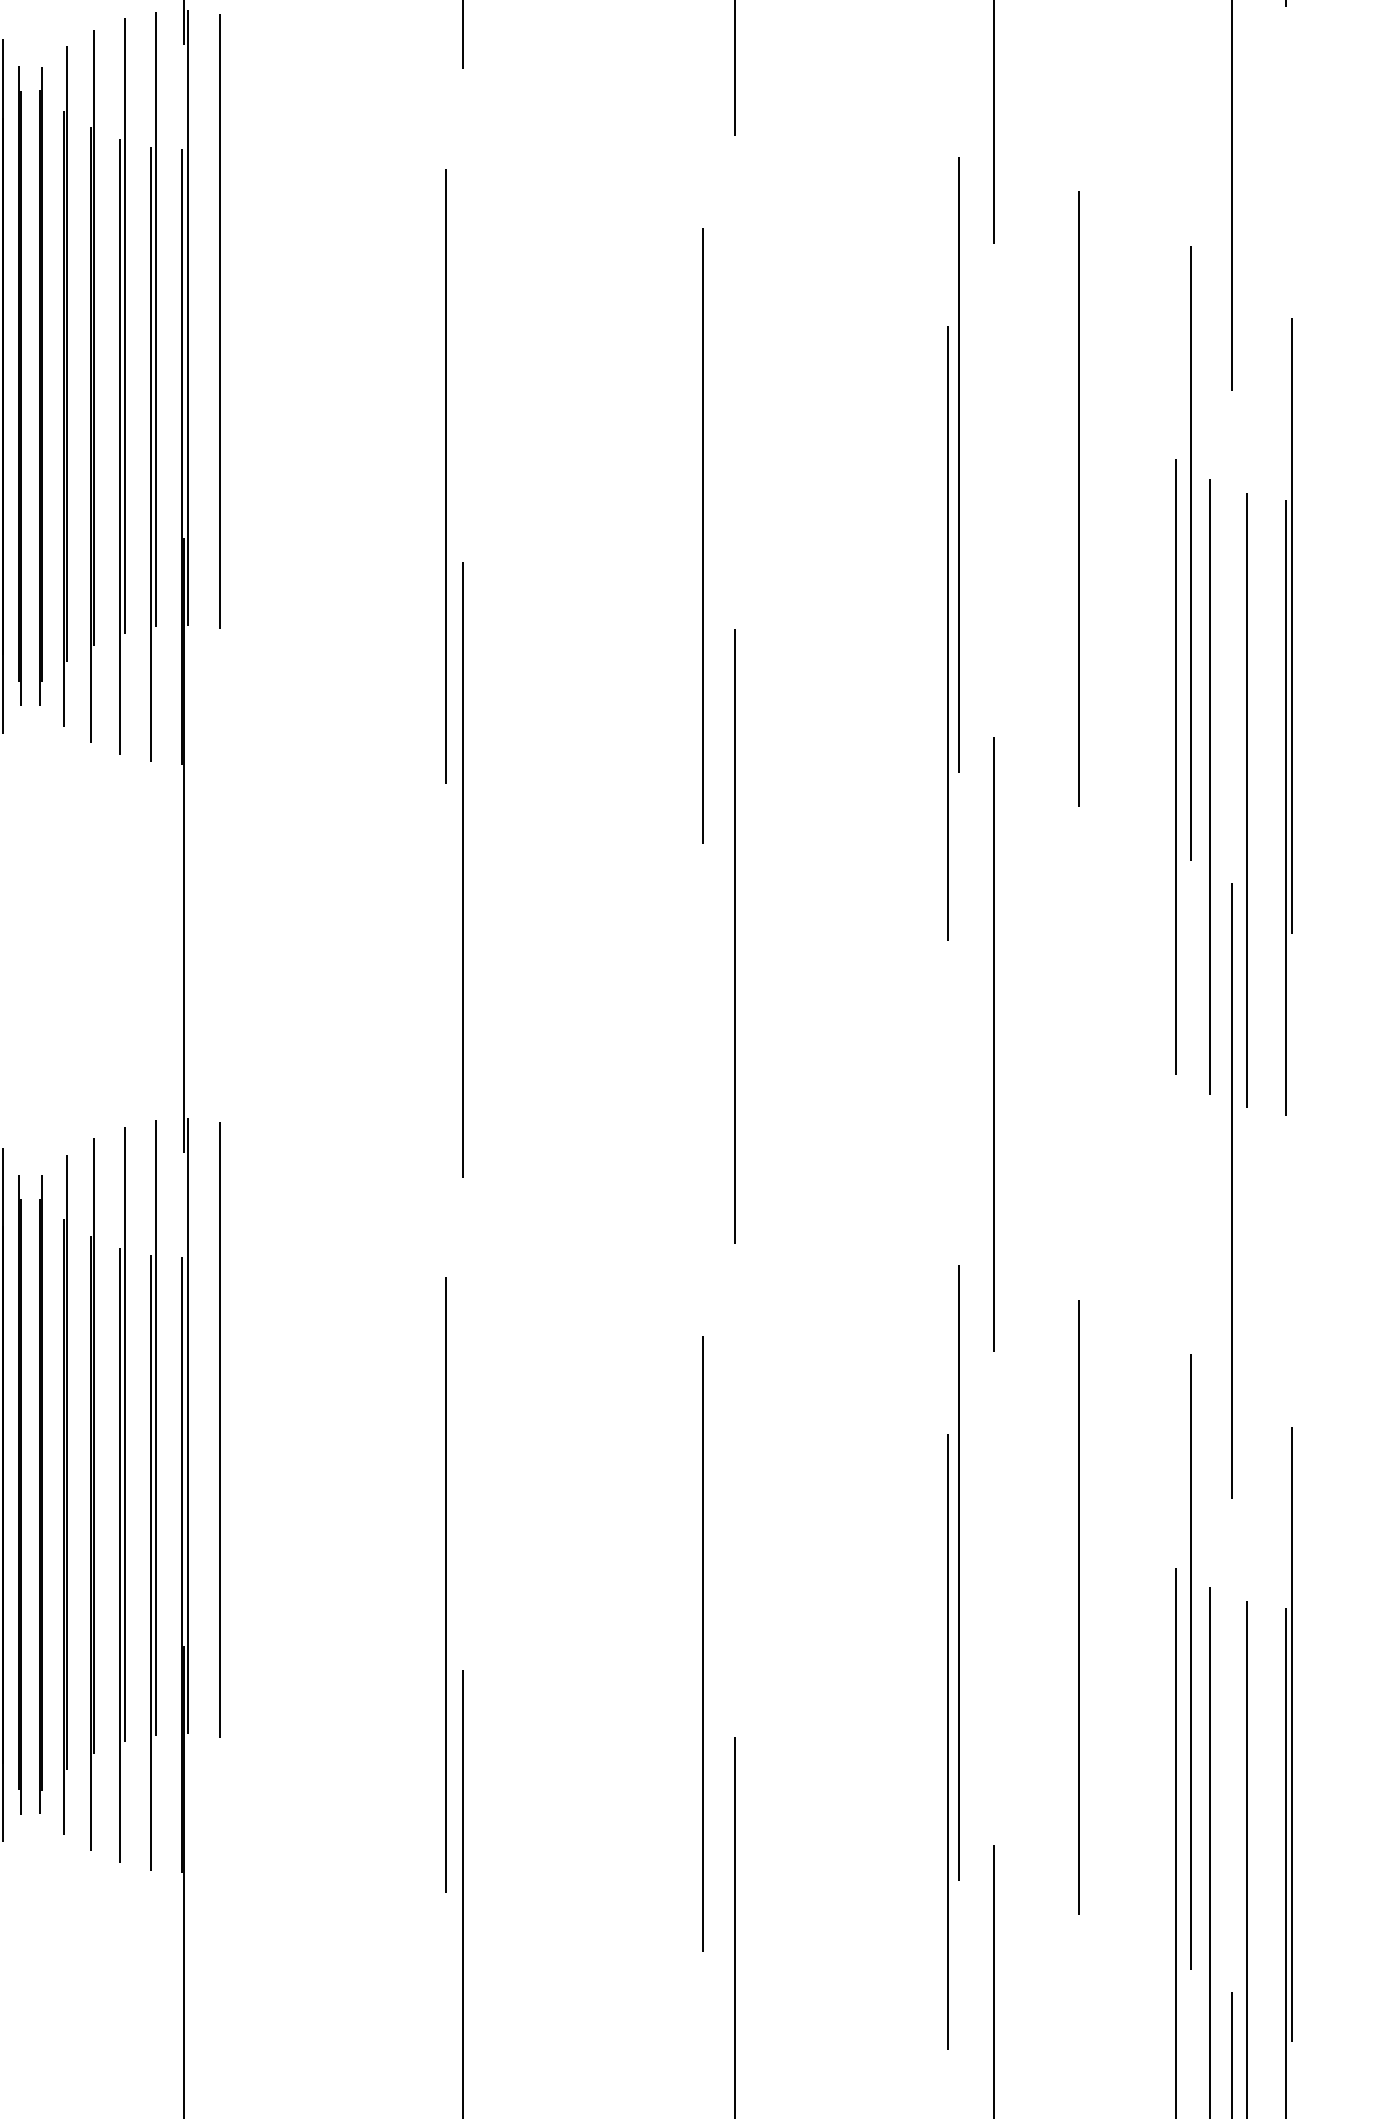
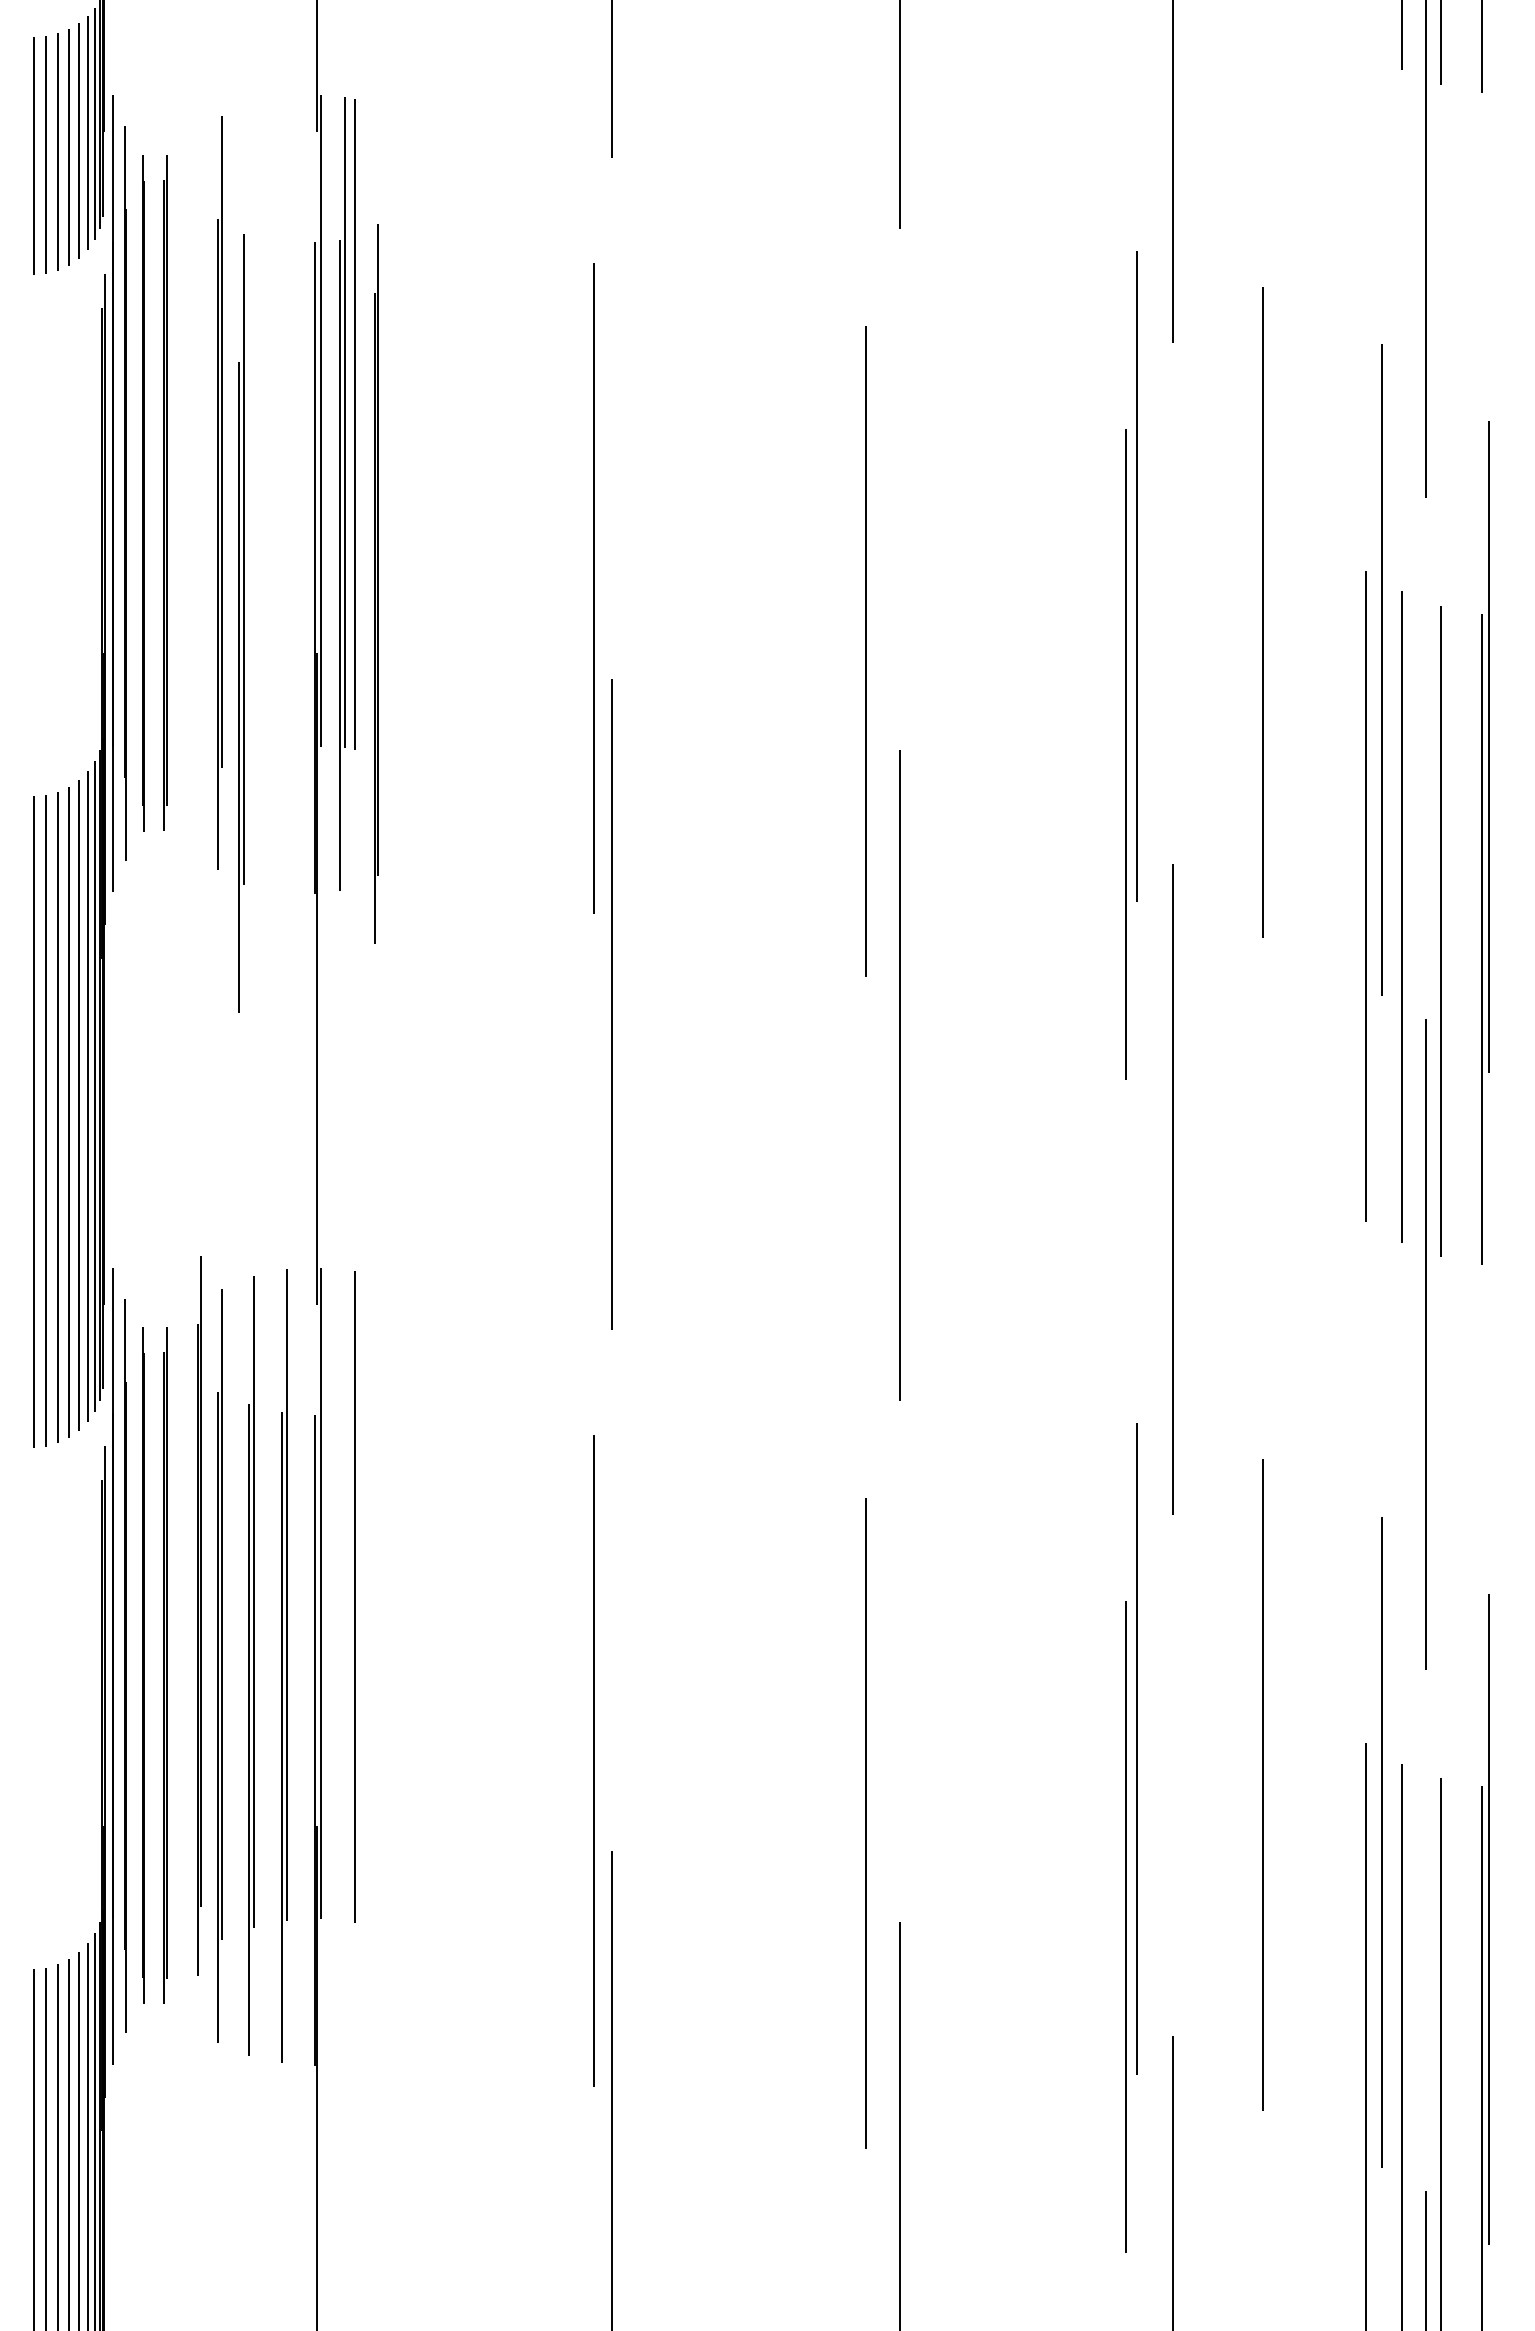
part: (65, 385) -> (376, 583), moved
part: (122, 386) -> (241, 623), moved
part: (153, 386) -> (342, 493), moved
part: (65, 1494) -> (199, 1615), moved

